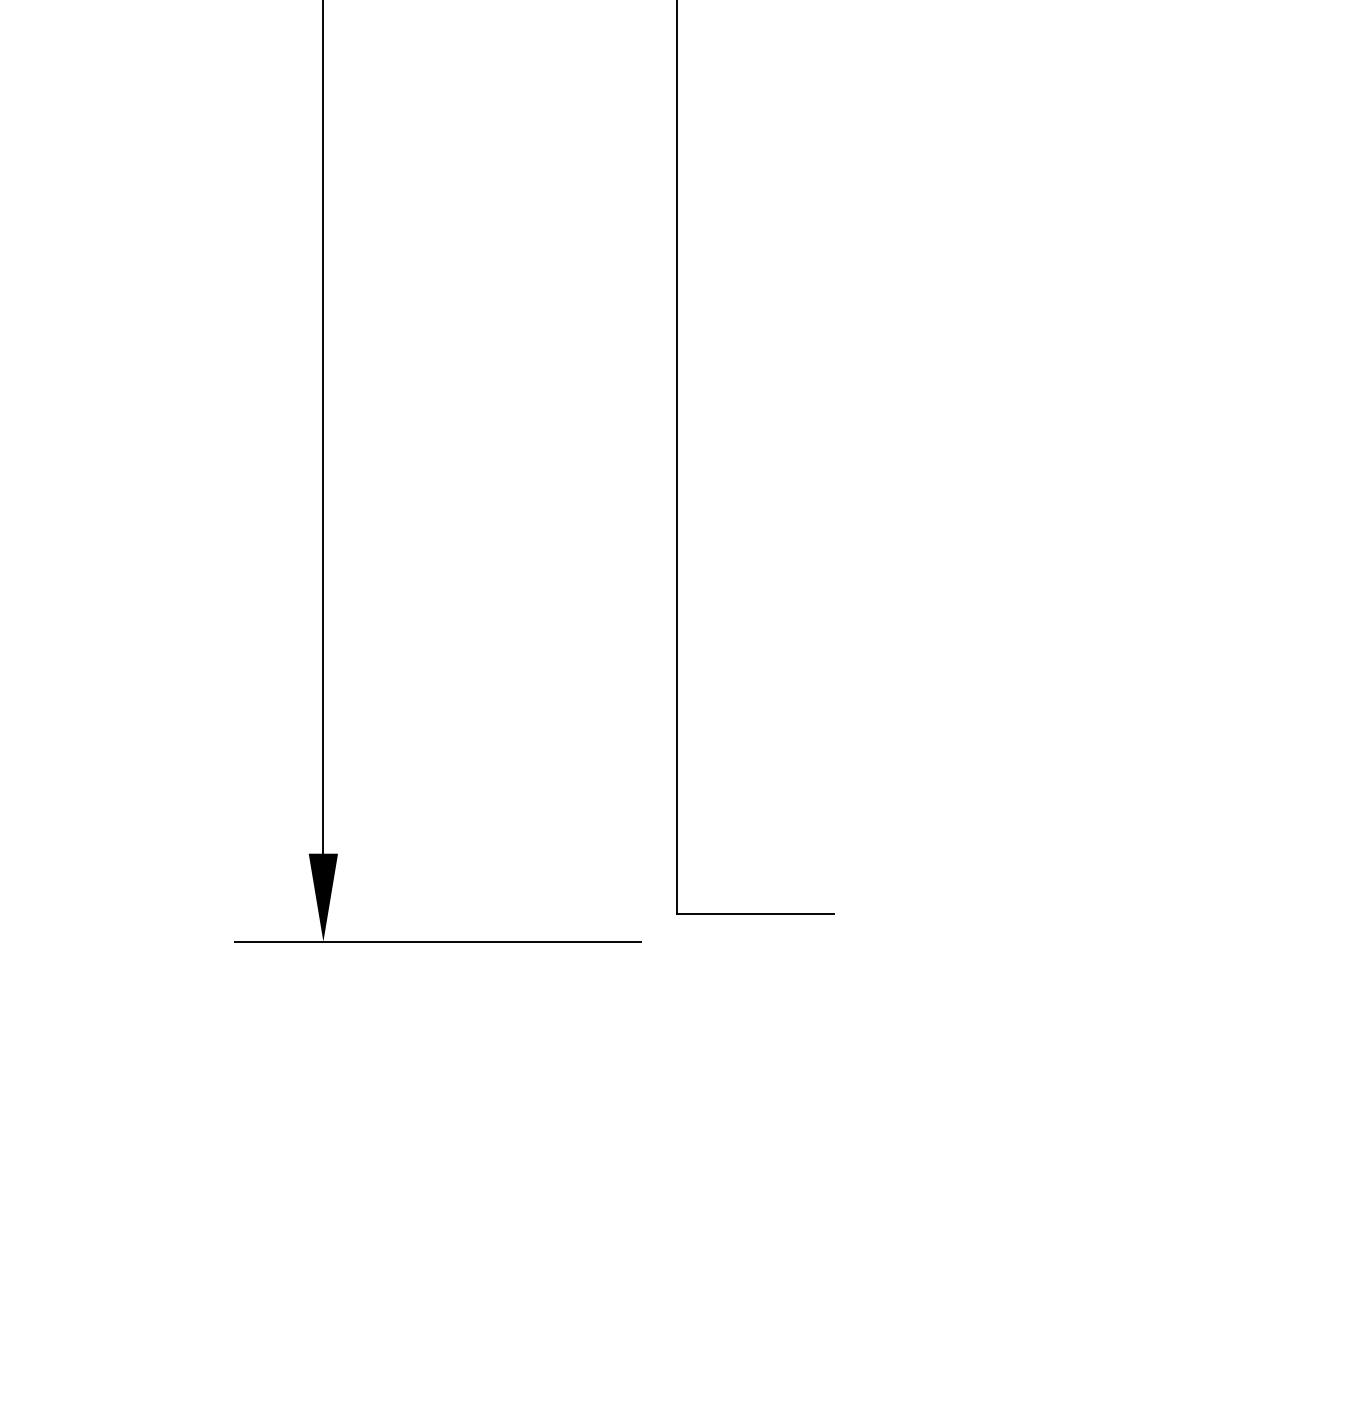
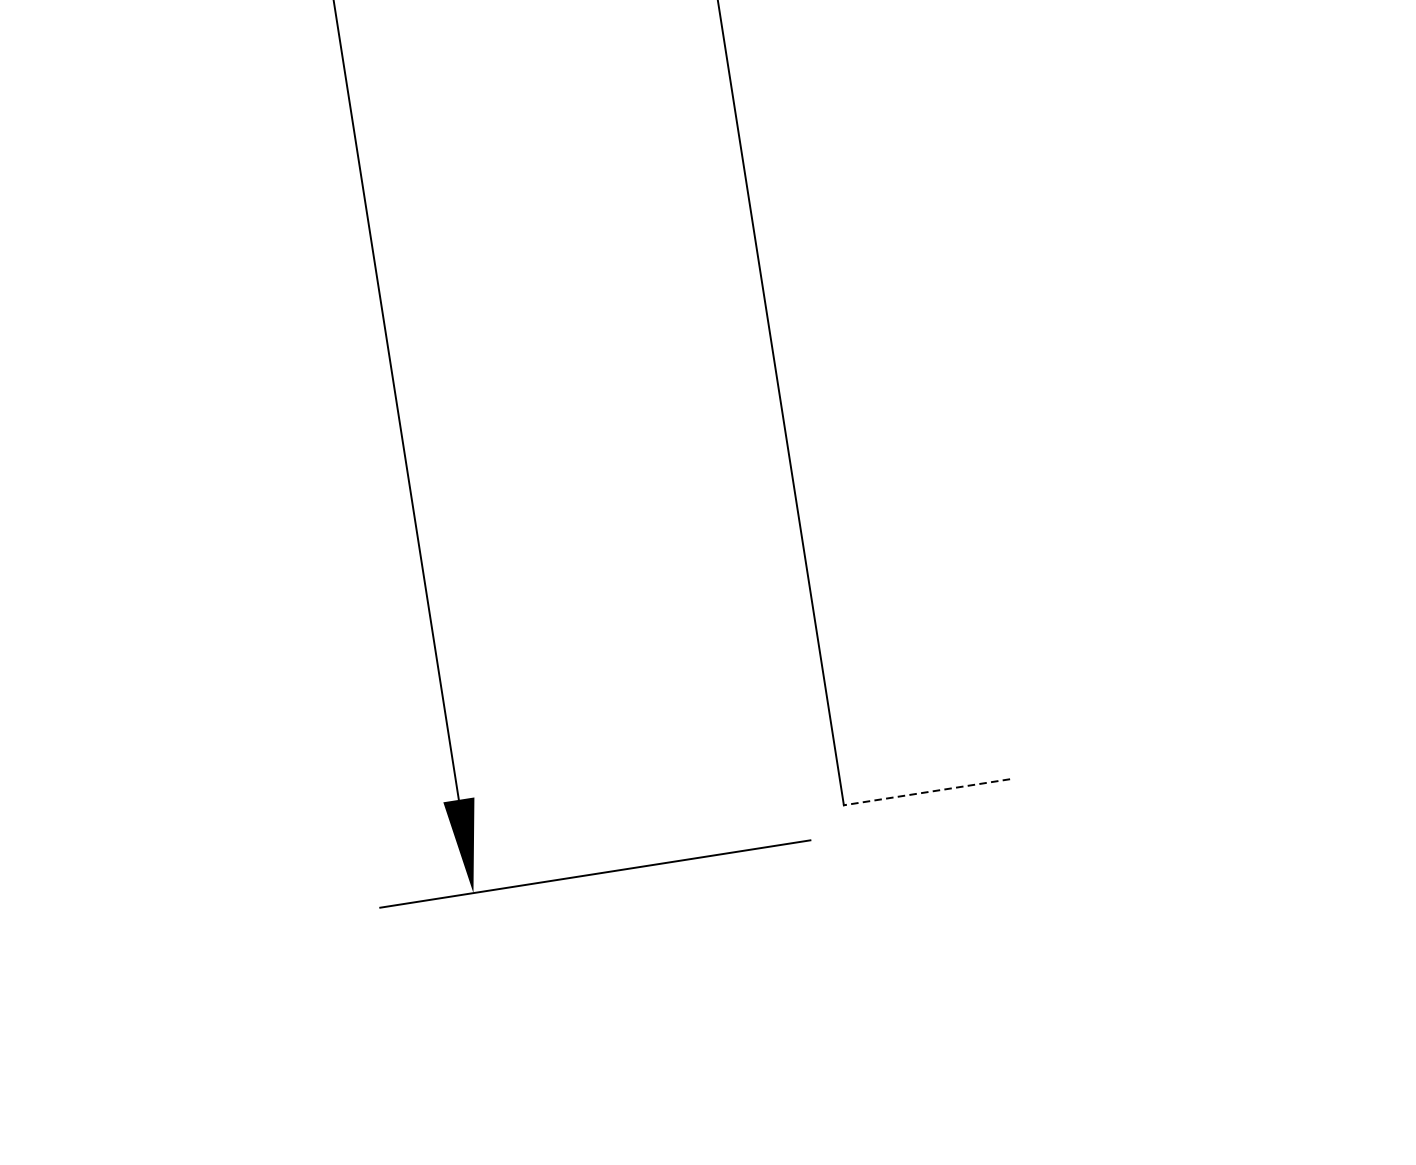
line: (756, 914) -> (928, 792), solid -> dashed

